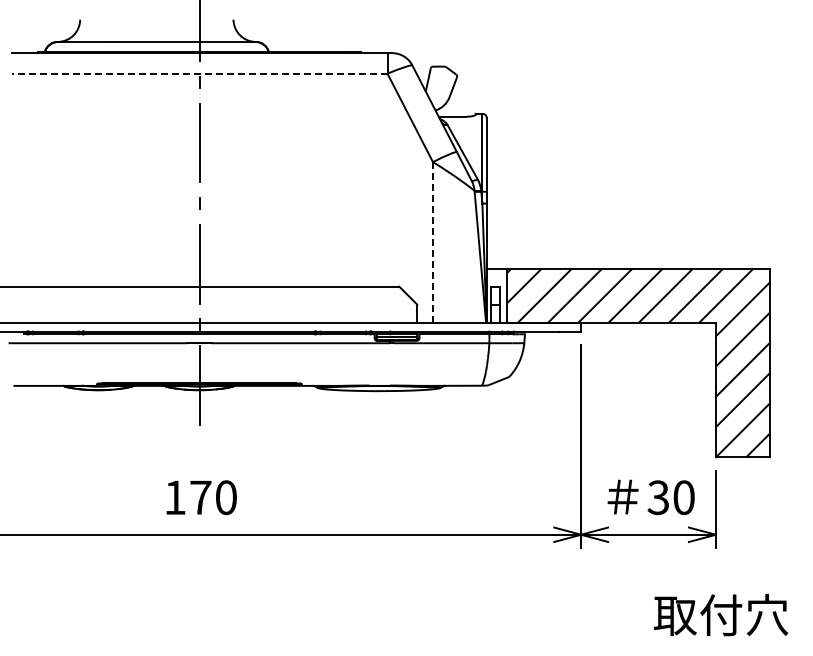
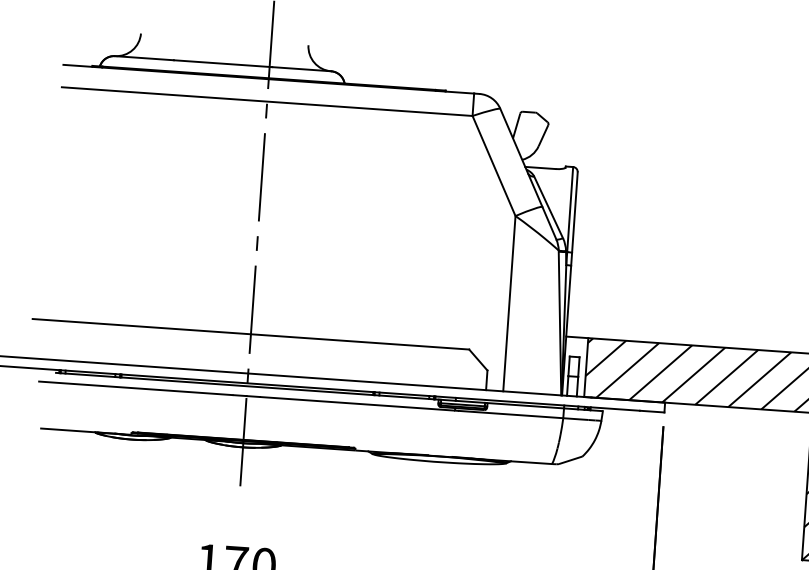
line: (199, 73) -> (267, 101), dashed -> solid
line: (432, 241) -> (508, 302), dashed -> solid

